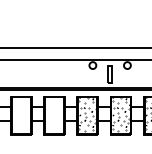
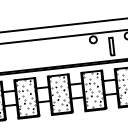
hatch: (21, 115) -> (26, 98), added
hatch: (54, 115) -> (60, 94), added

